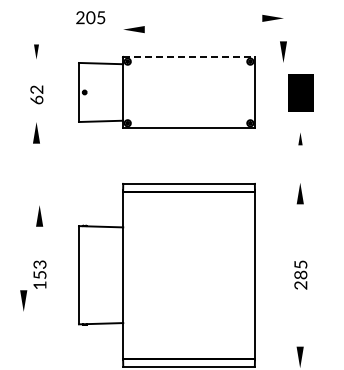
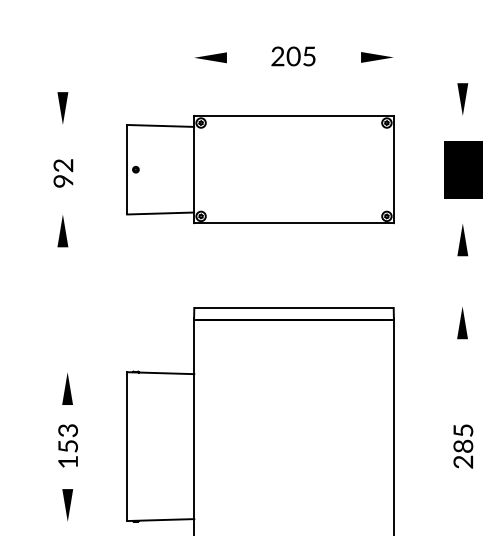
text: (90, 17) -> (293, 56), moved
part: (272, 17) -> (376, 56), moved
part: (133, 29) -> (209, 57), moved
part: (36, 51) -> (62, 107), size x1.43
part: (283, 51) -> (462, 98), moved
line: (189, 57) -> (294, 116), dashed -> solid
text: (36, 99) -> (62, 180), 62 -> 92
part: (300, 138) -> (462, 239), size x1.67
part: (39, 215) -> (67, 387), moved
part: (23, 300) -> (67, 504), moved

